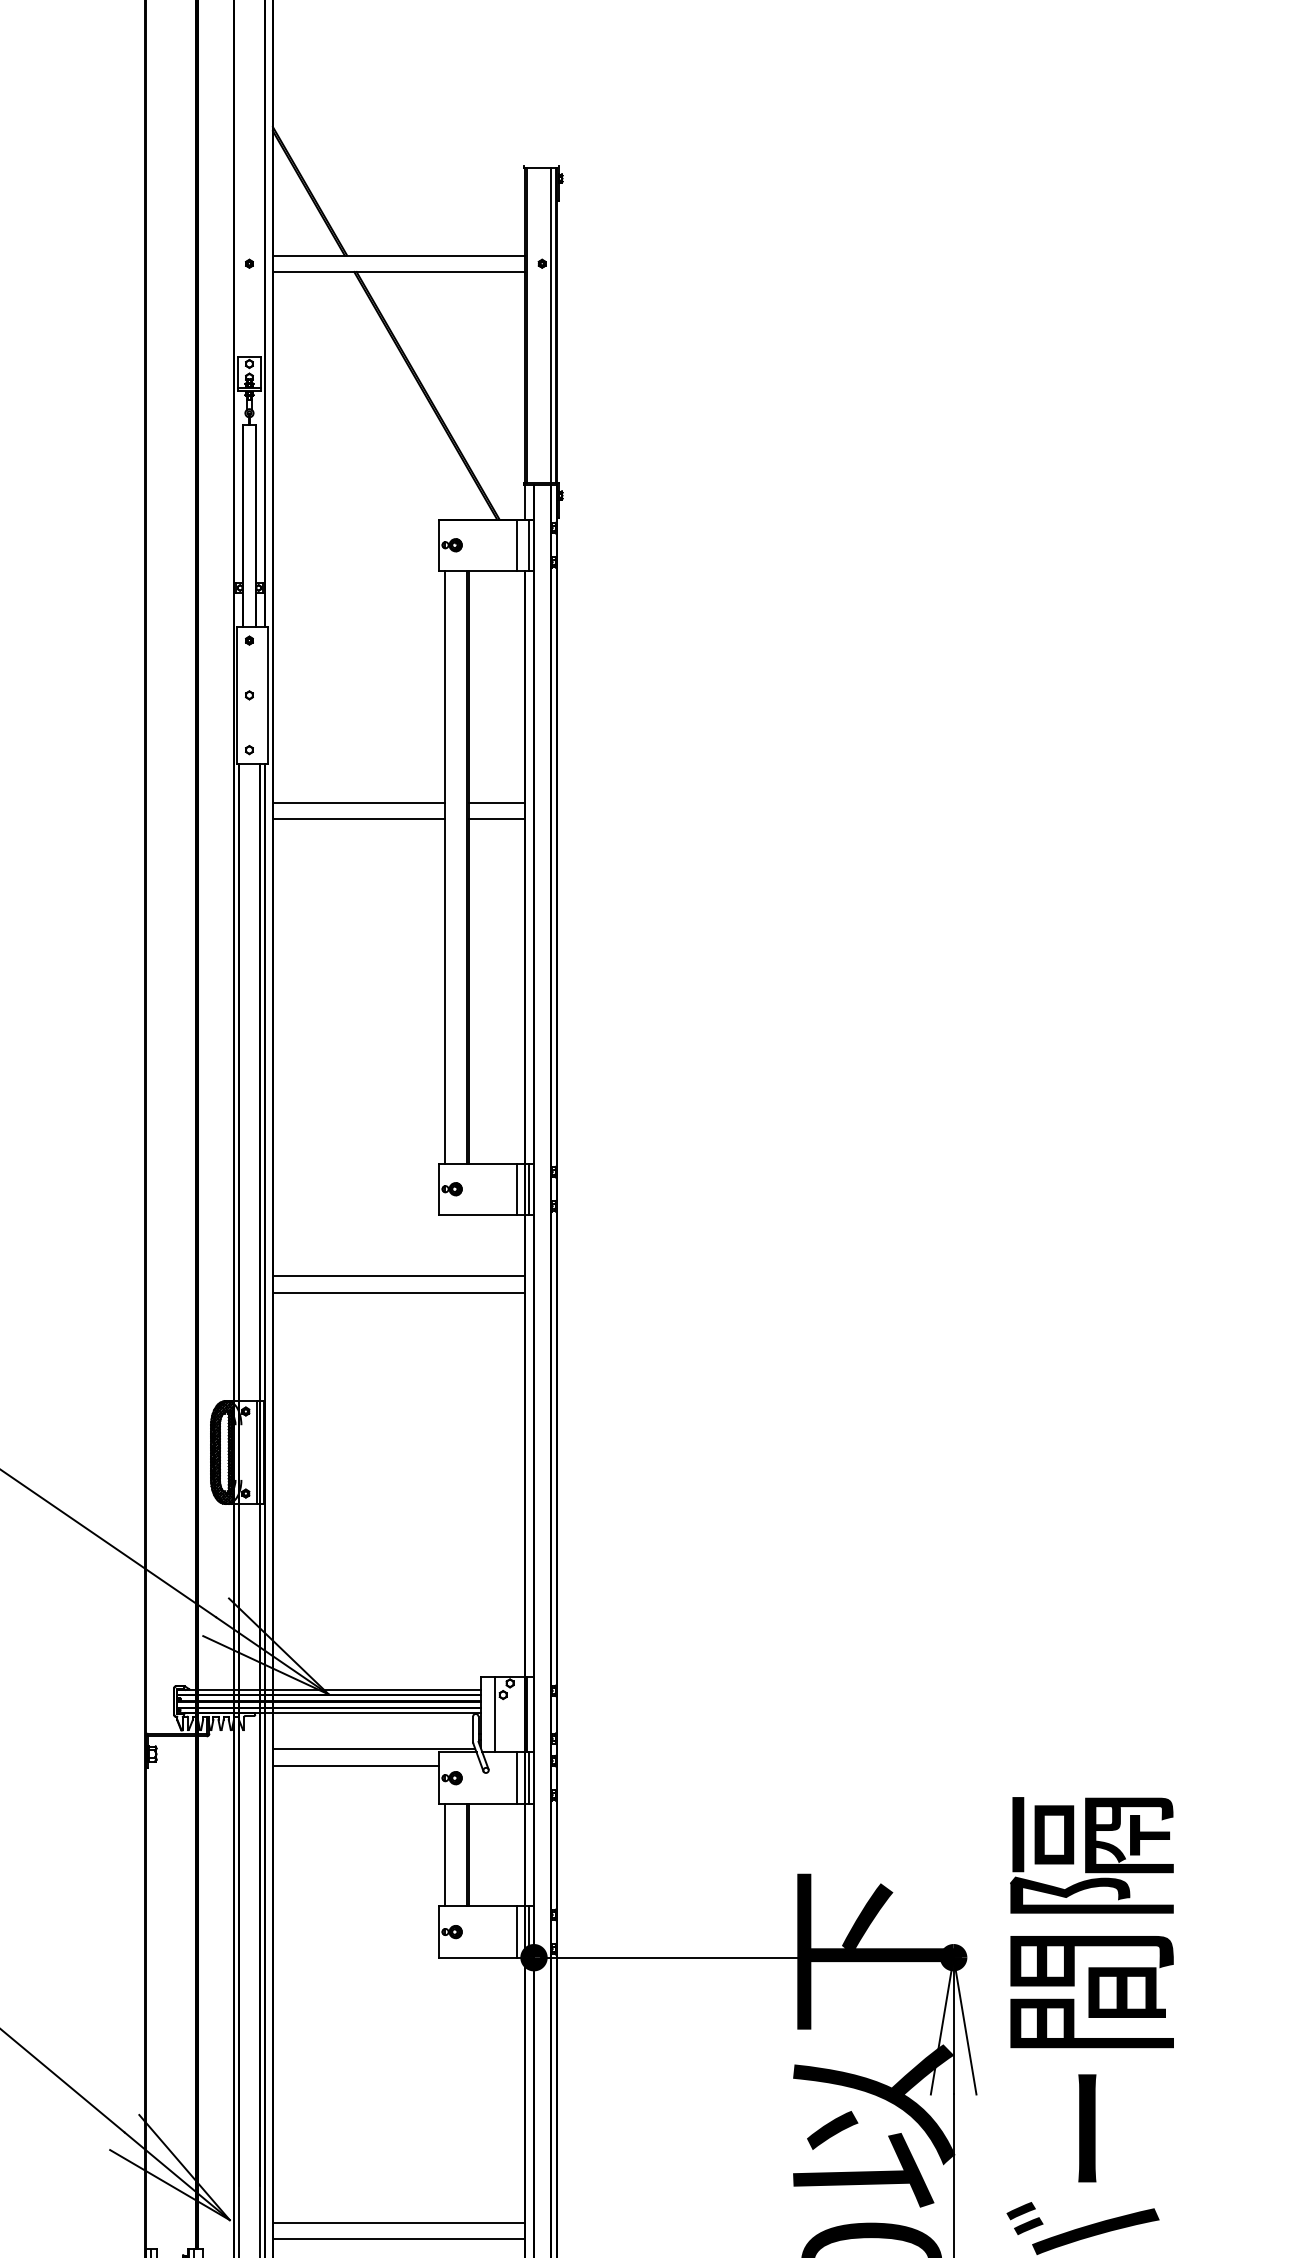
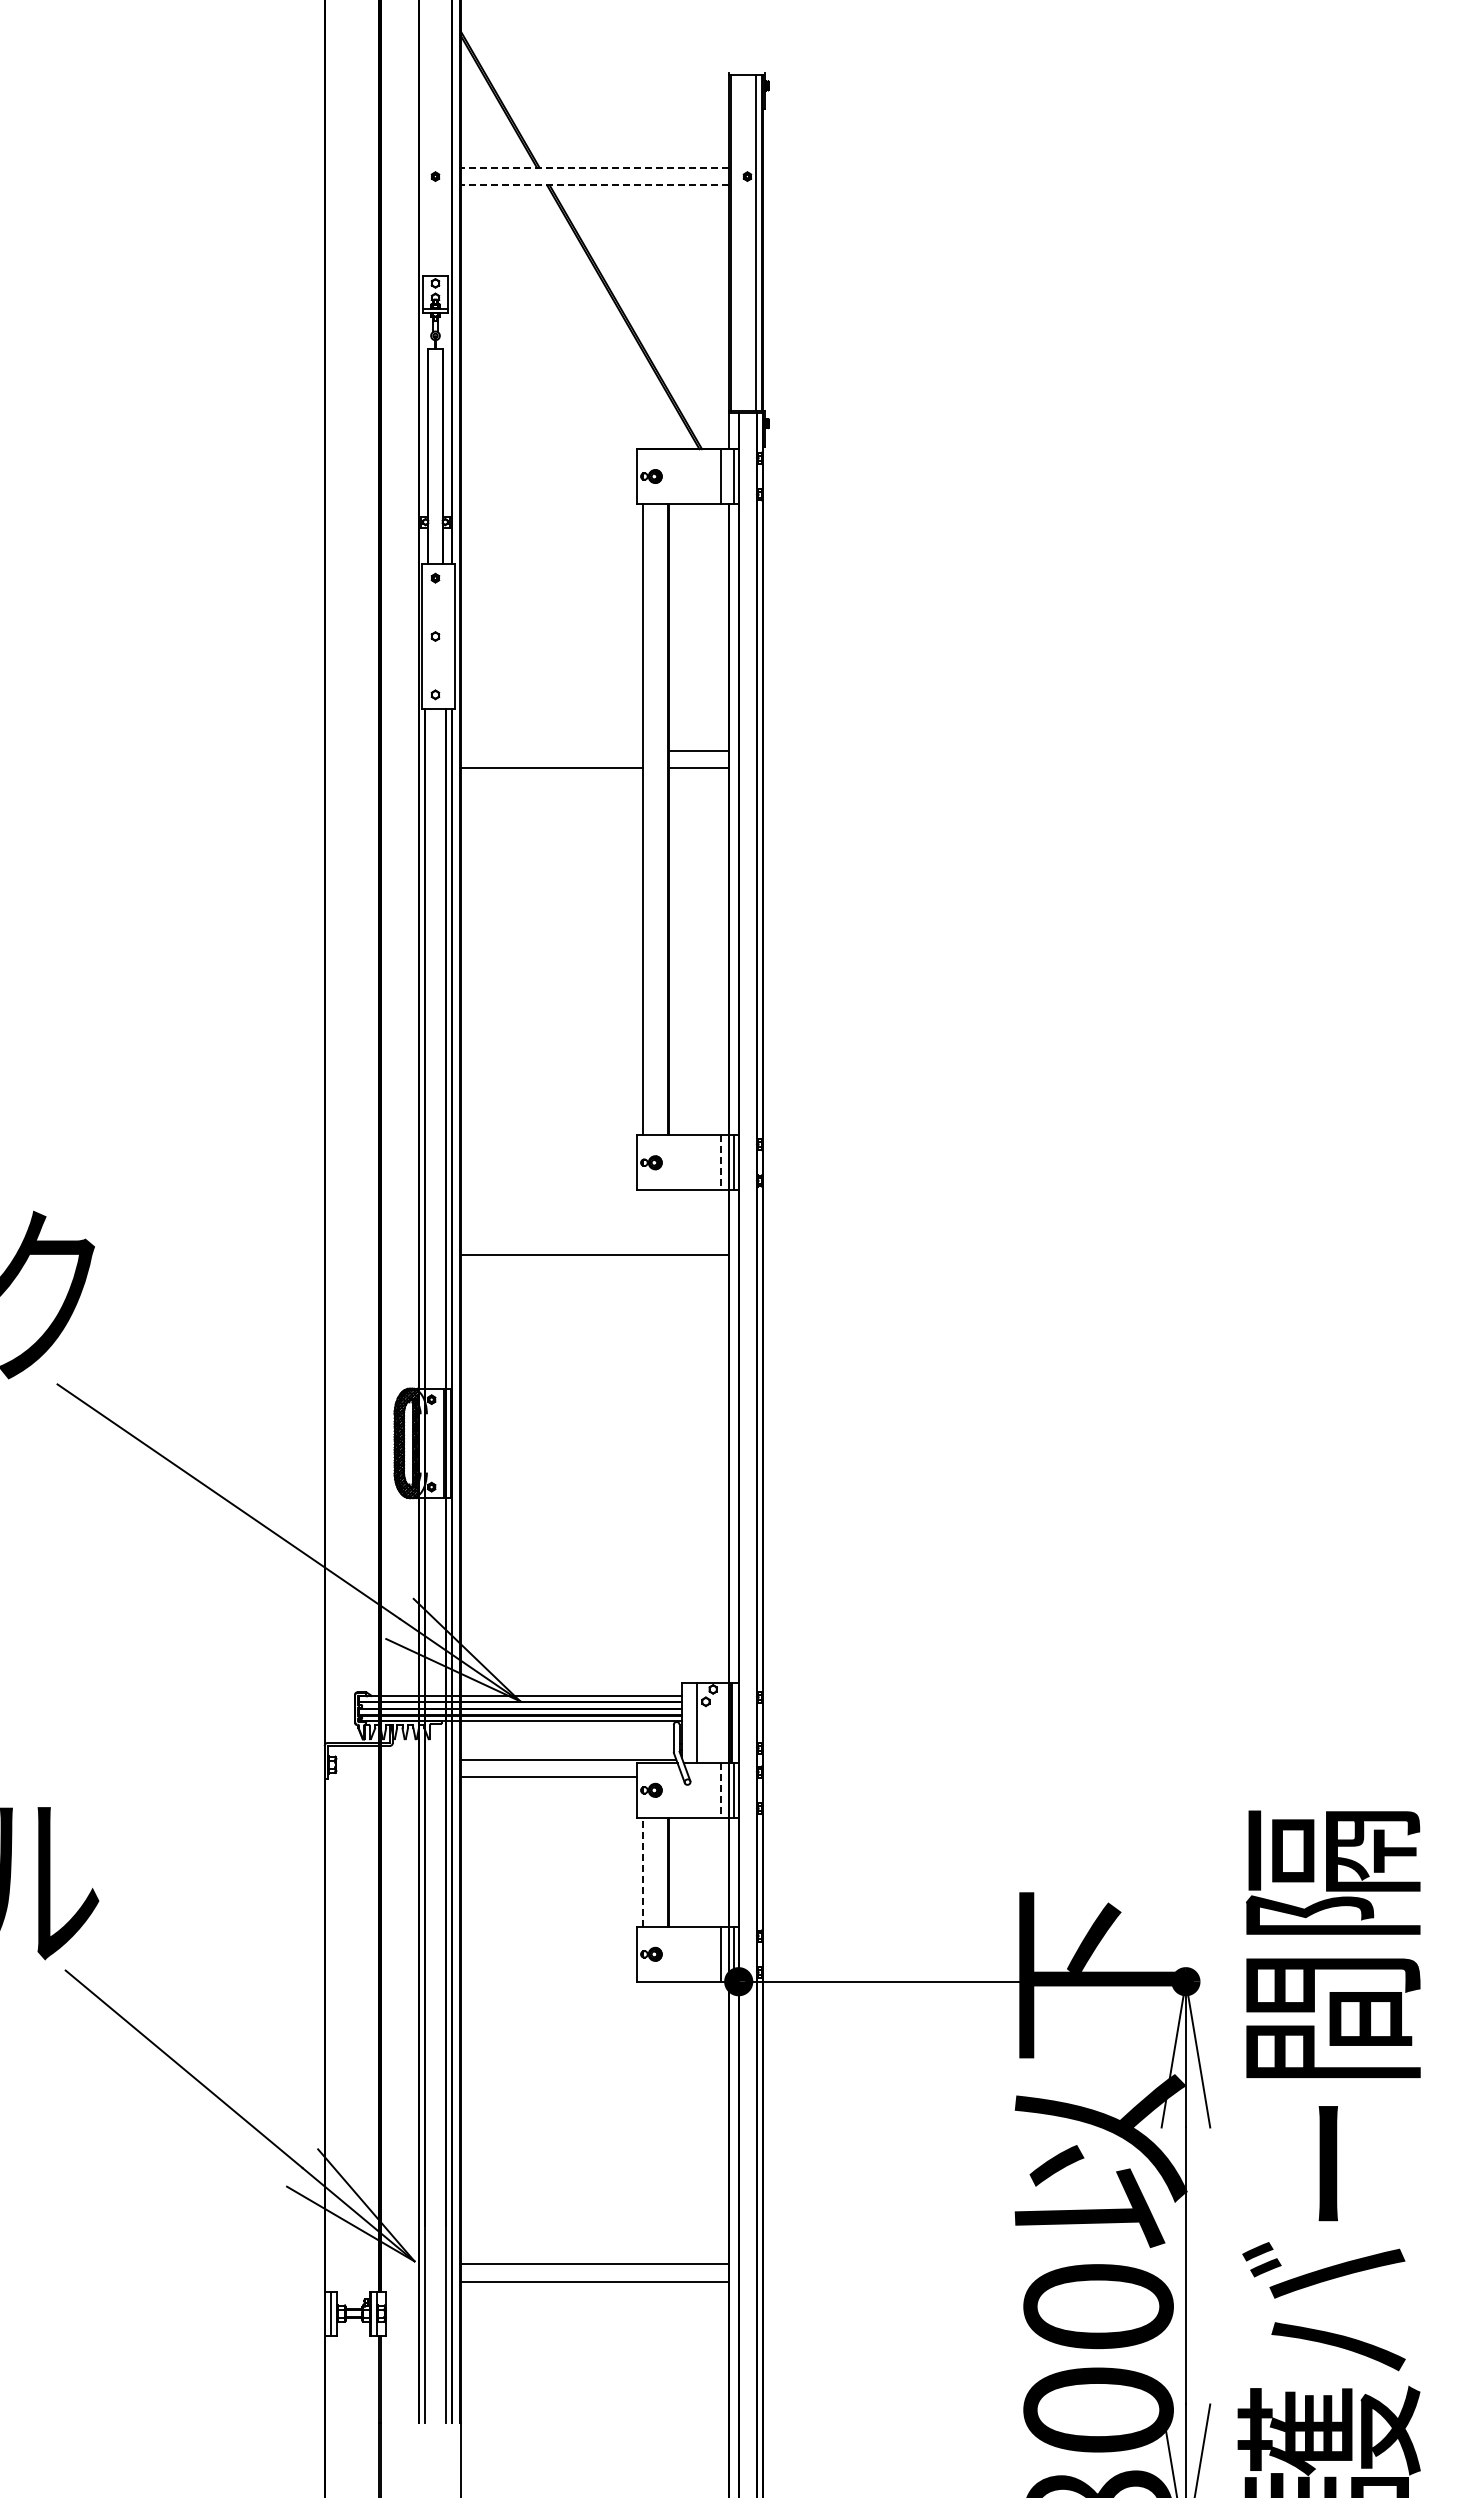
line: (398, 255) -> (594, 167), solid -> dashed
line: (398, 272) -> (594, 185), solid -> dashed
line: (358, 802) -> (551, 750), removed
line: (516, 1189) -> (720, 1163), solid -> dashed
line: (398, 1292) -> (594, 1272), removed
line: (516, 1778) -> (720, 1790), solid -> dashed
line: (444, 1855) -> (643, 1872), solid -> dashed

